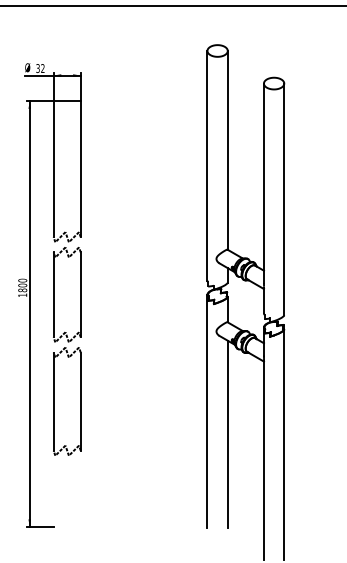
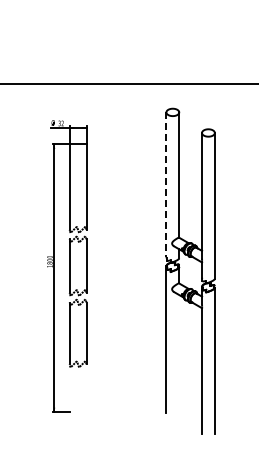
line: (207, 166) -> (166, 185), solid -> dashed
line: (228, 433) -> (179, 353), removed

